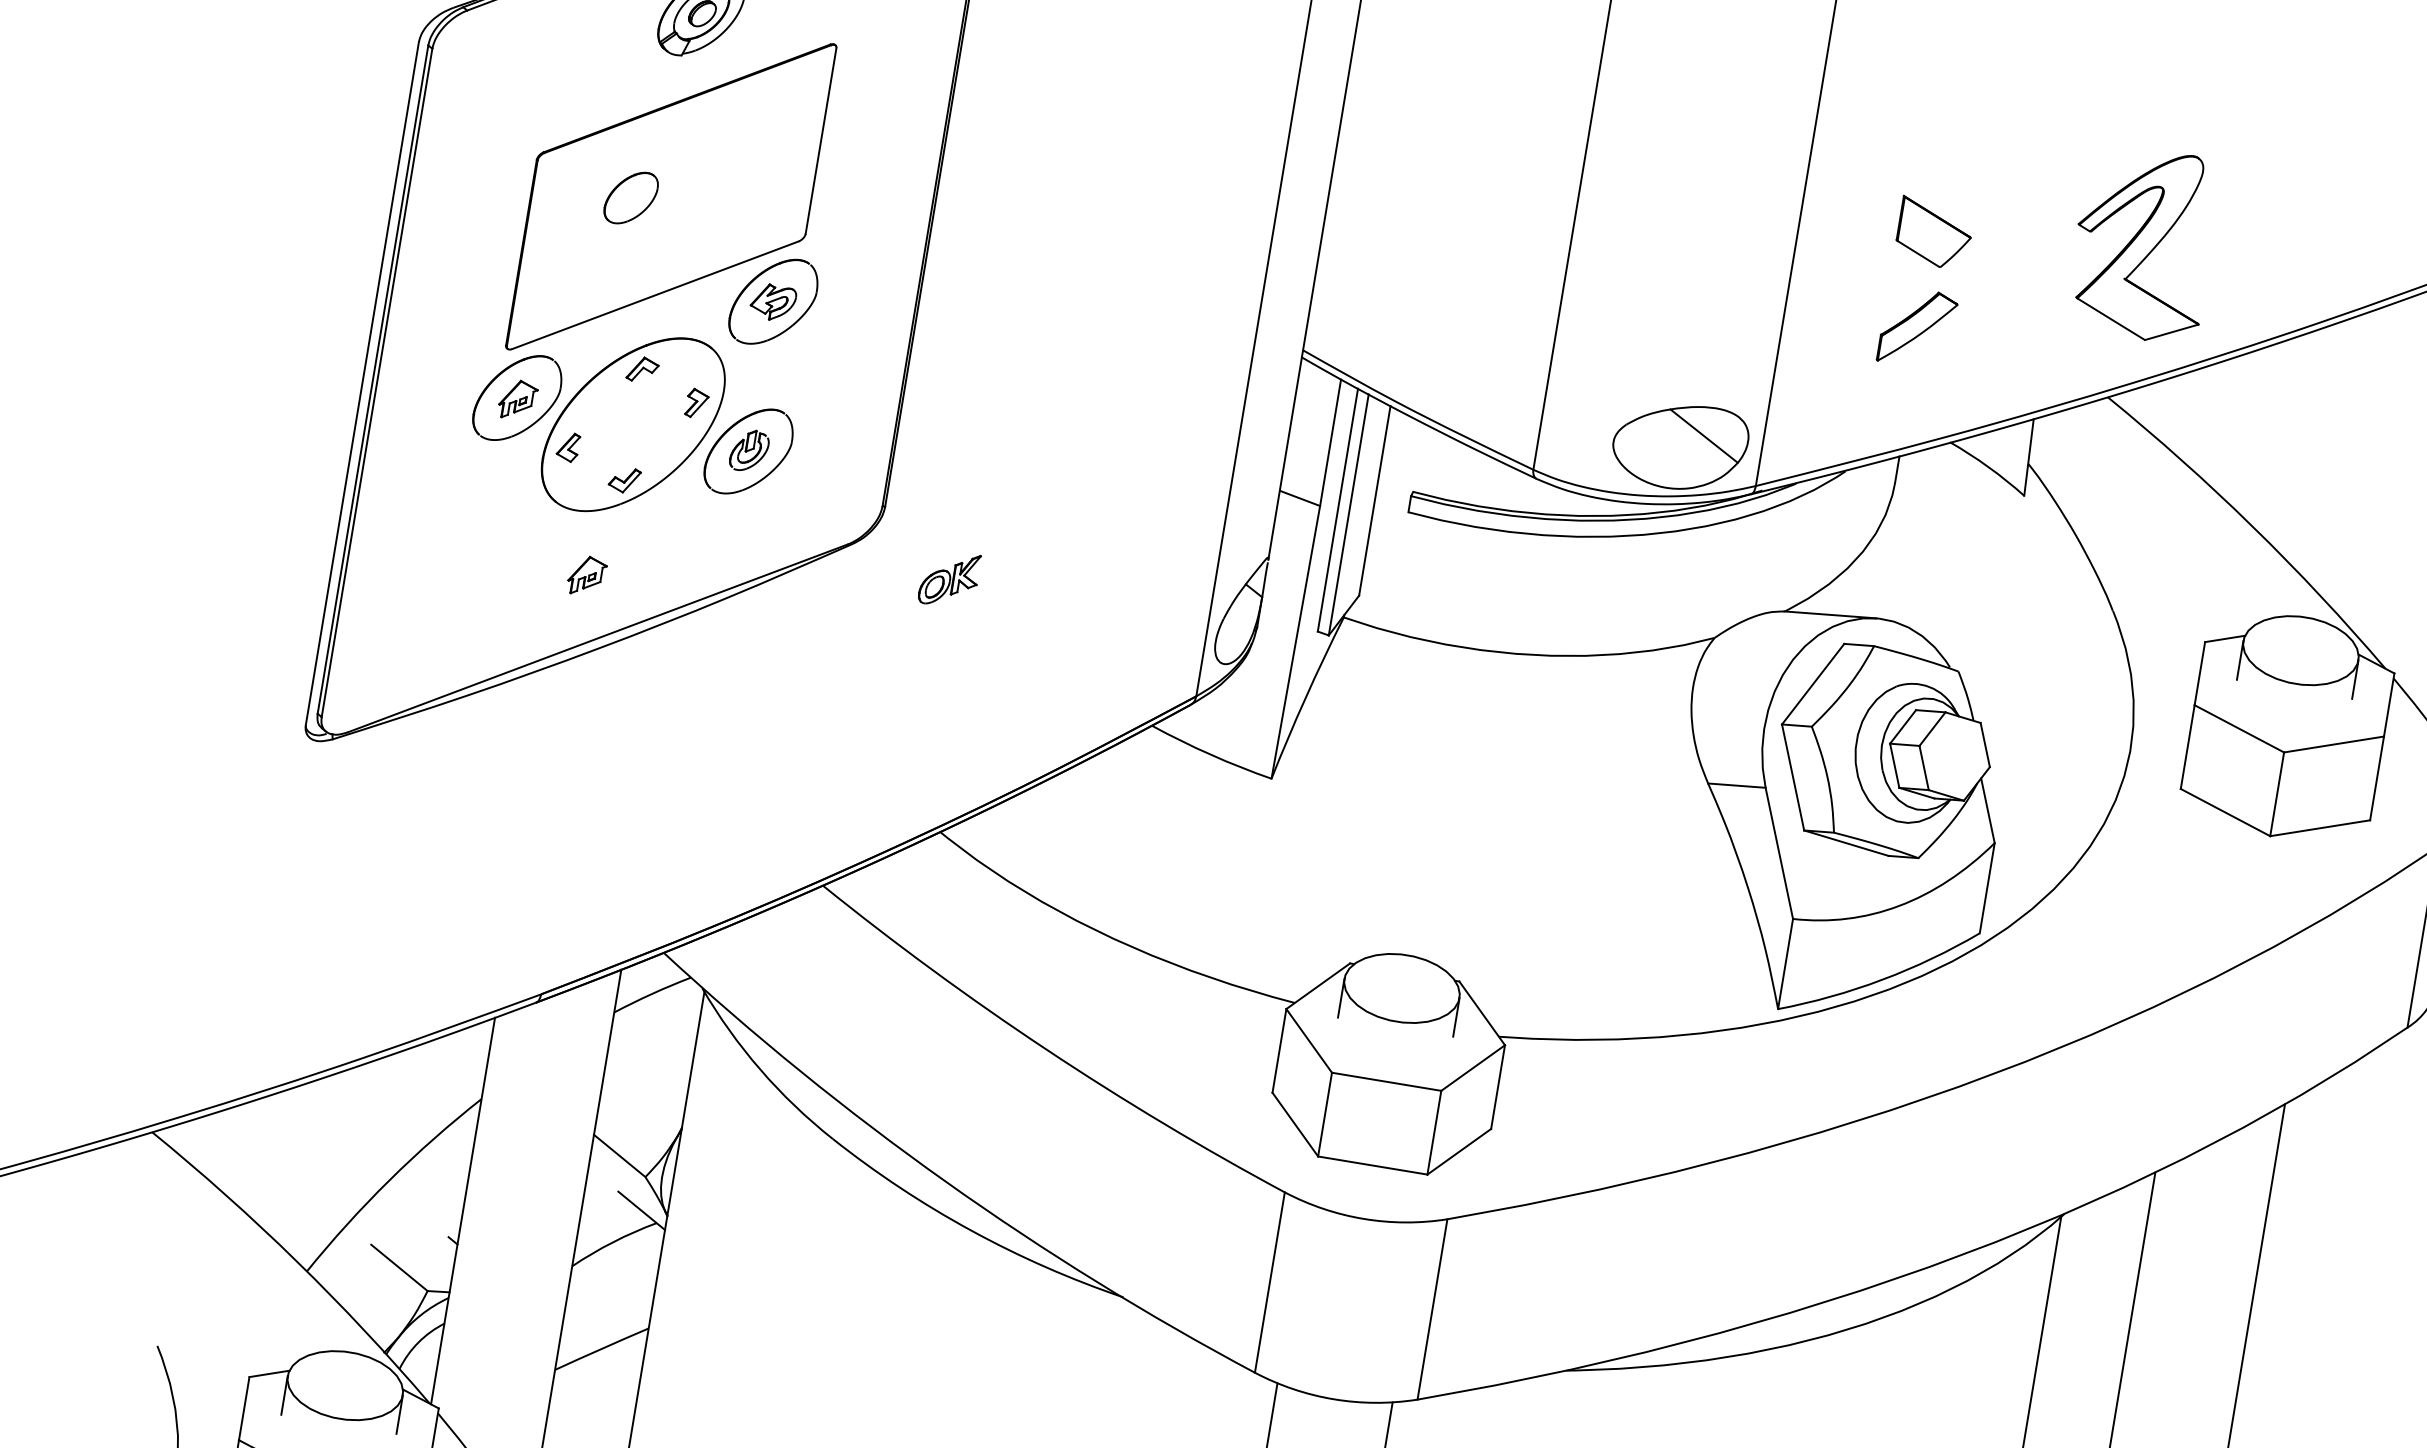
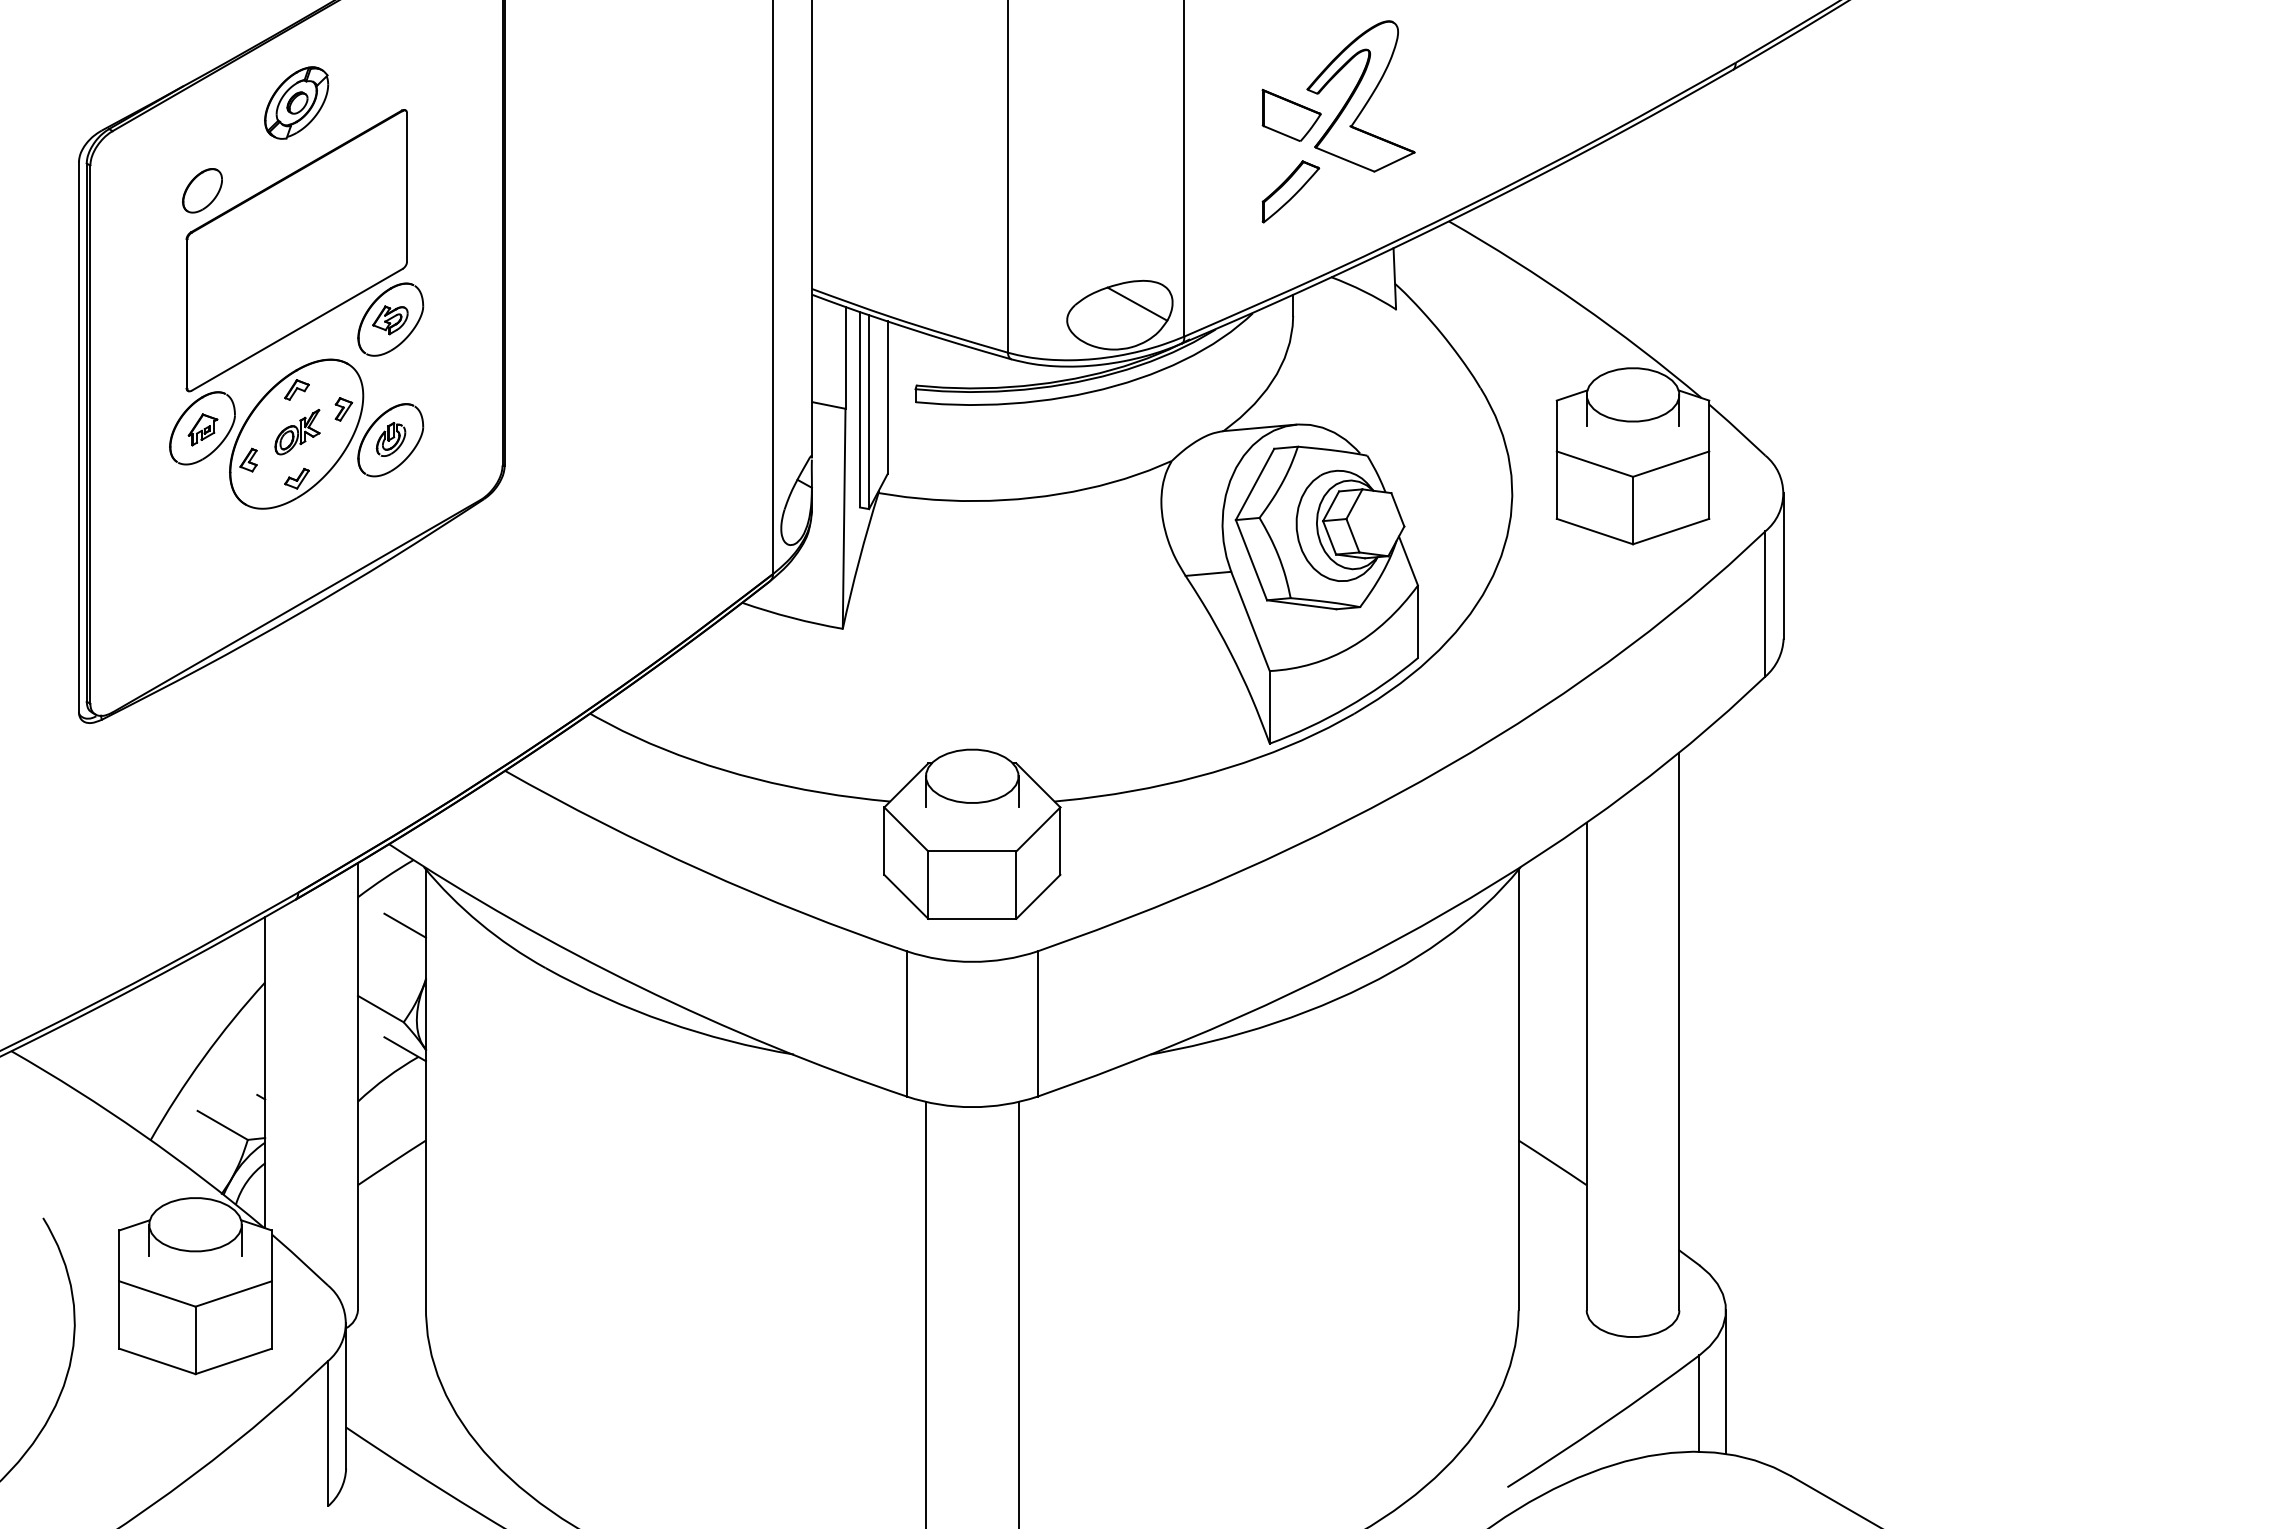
part: (631, 197) -> (202, 190), moved
part: (2143, 243) -> (1360, 96), moved
part: (586, 575) -> (279, 558), removed
part: (949, 579) -> (297, 432), moved
line: (666, 1057) -> (404, 925), added

